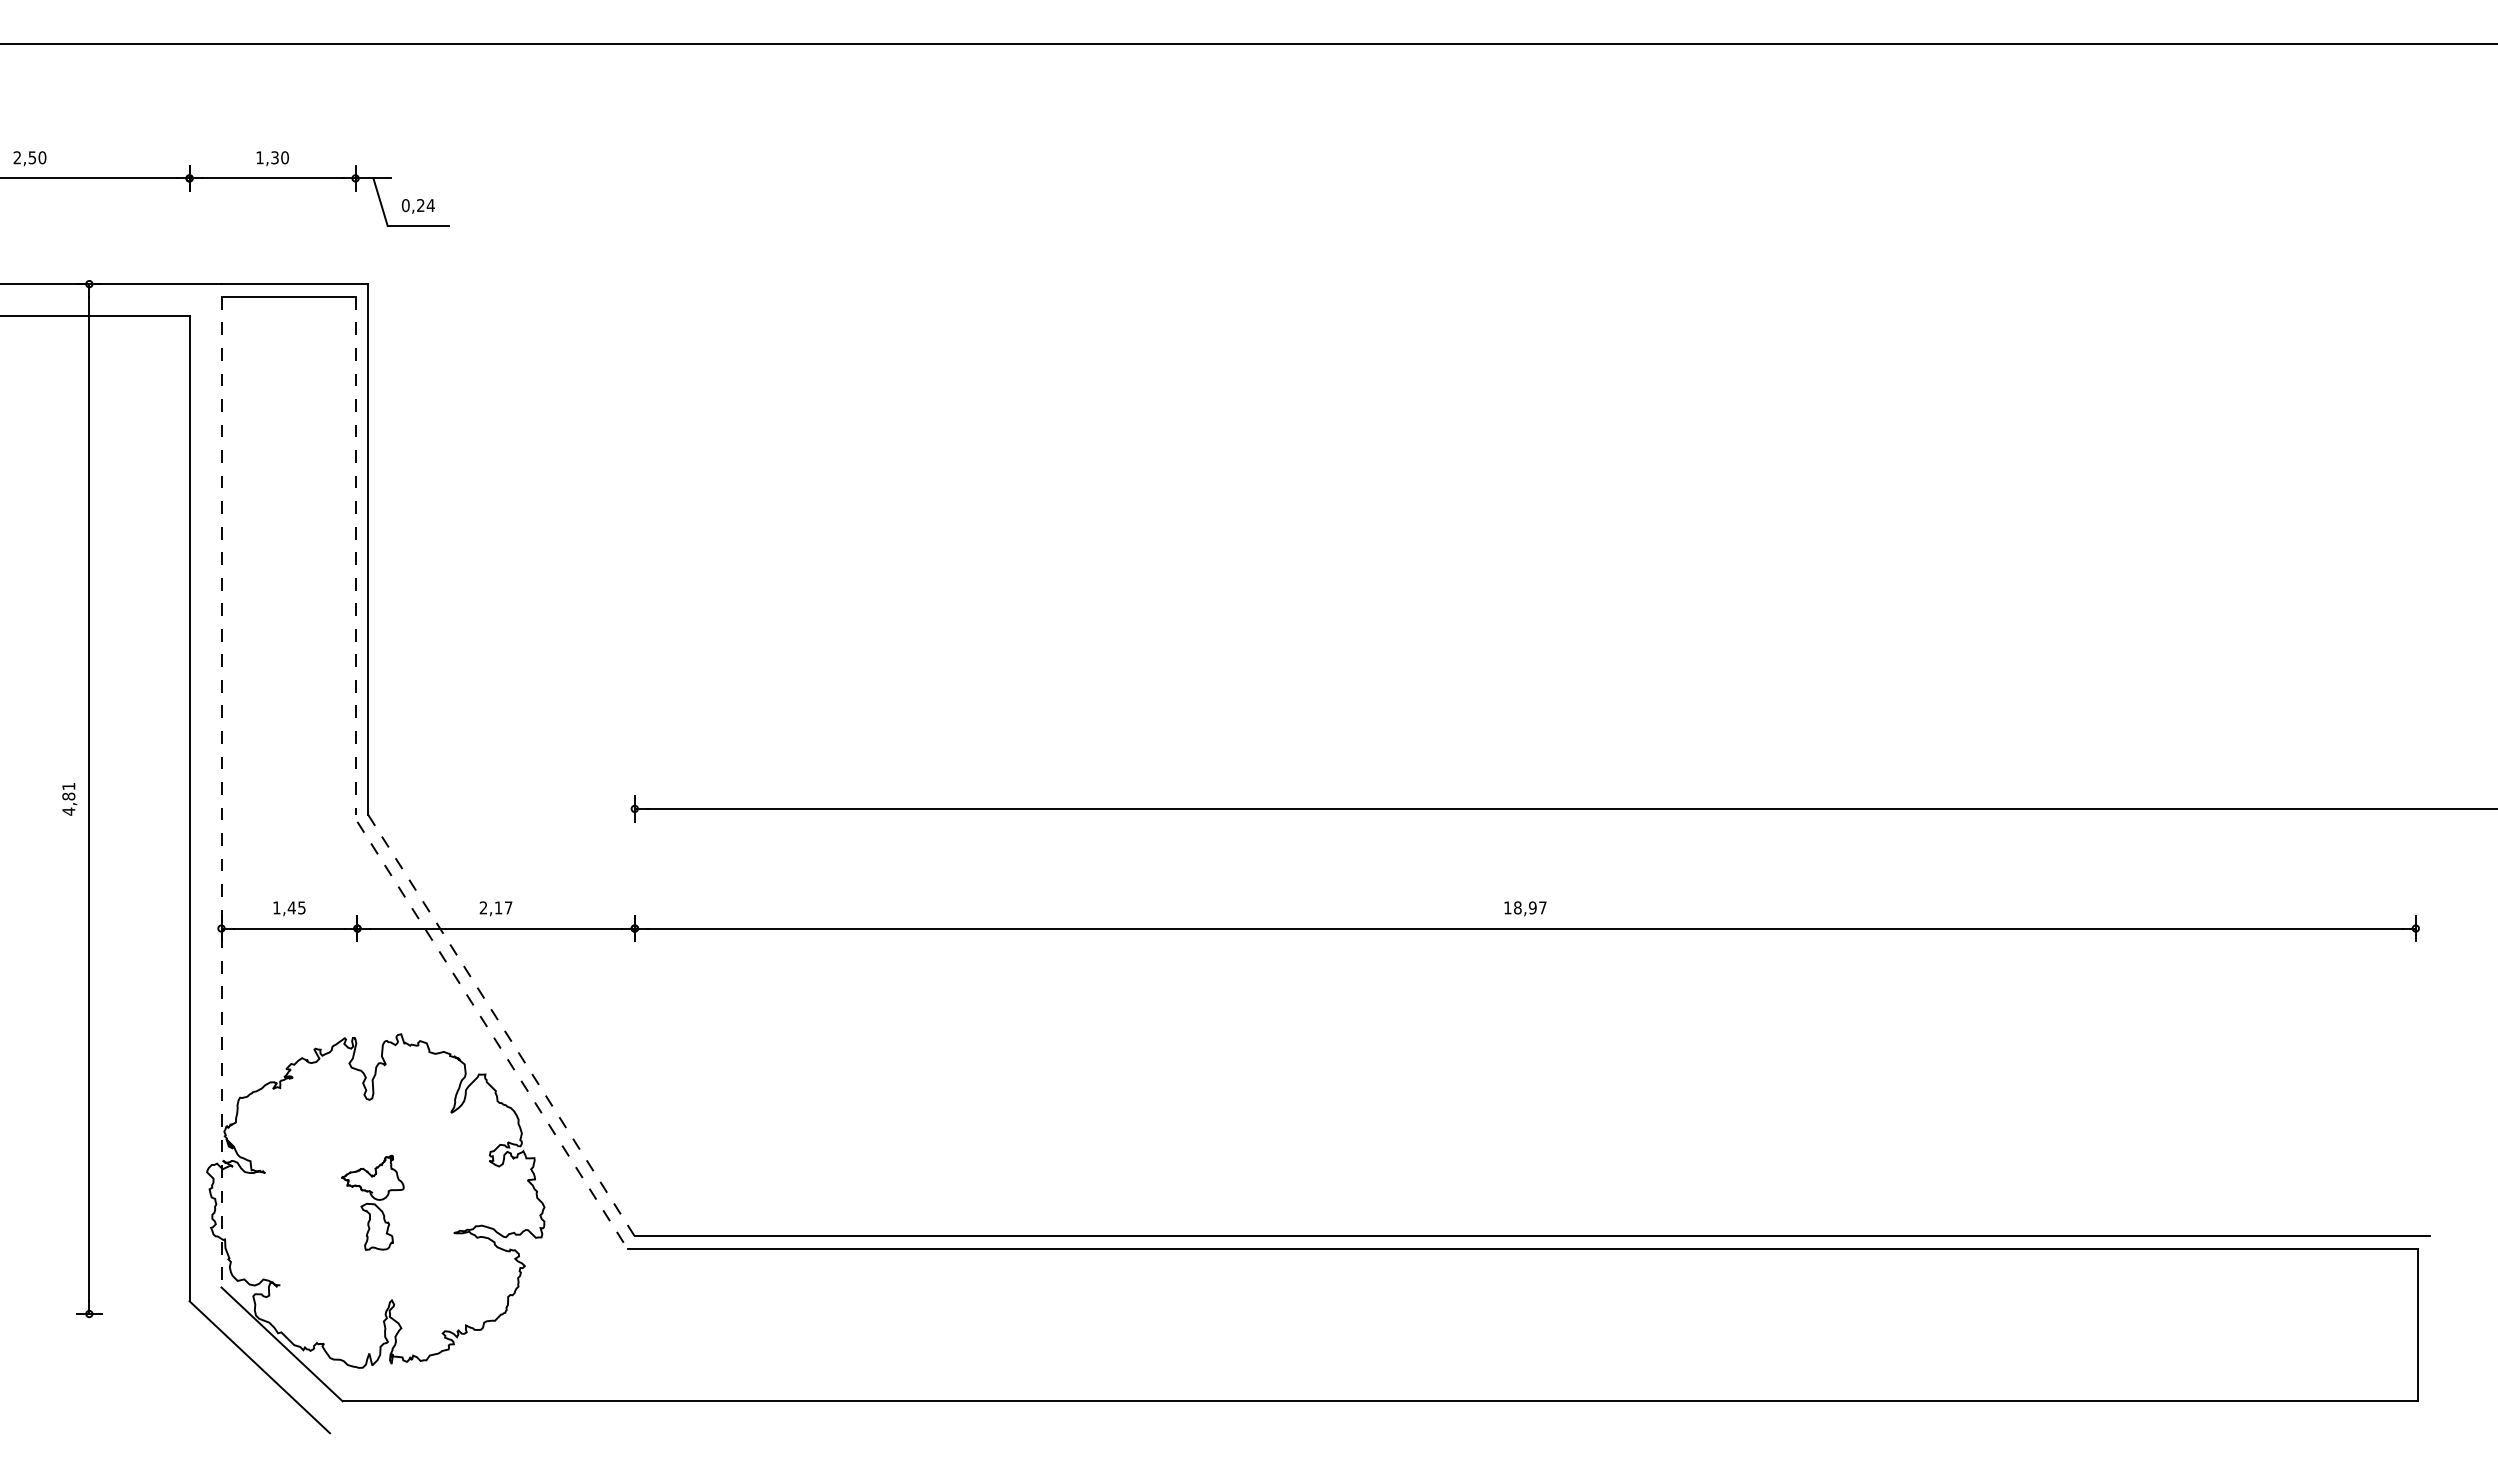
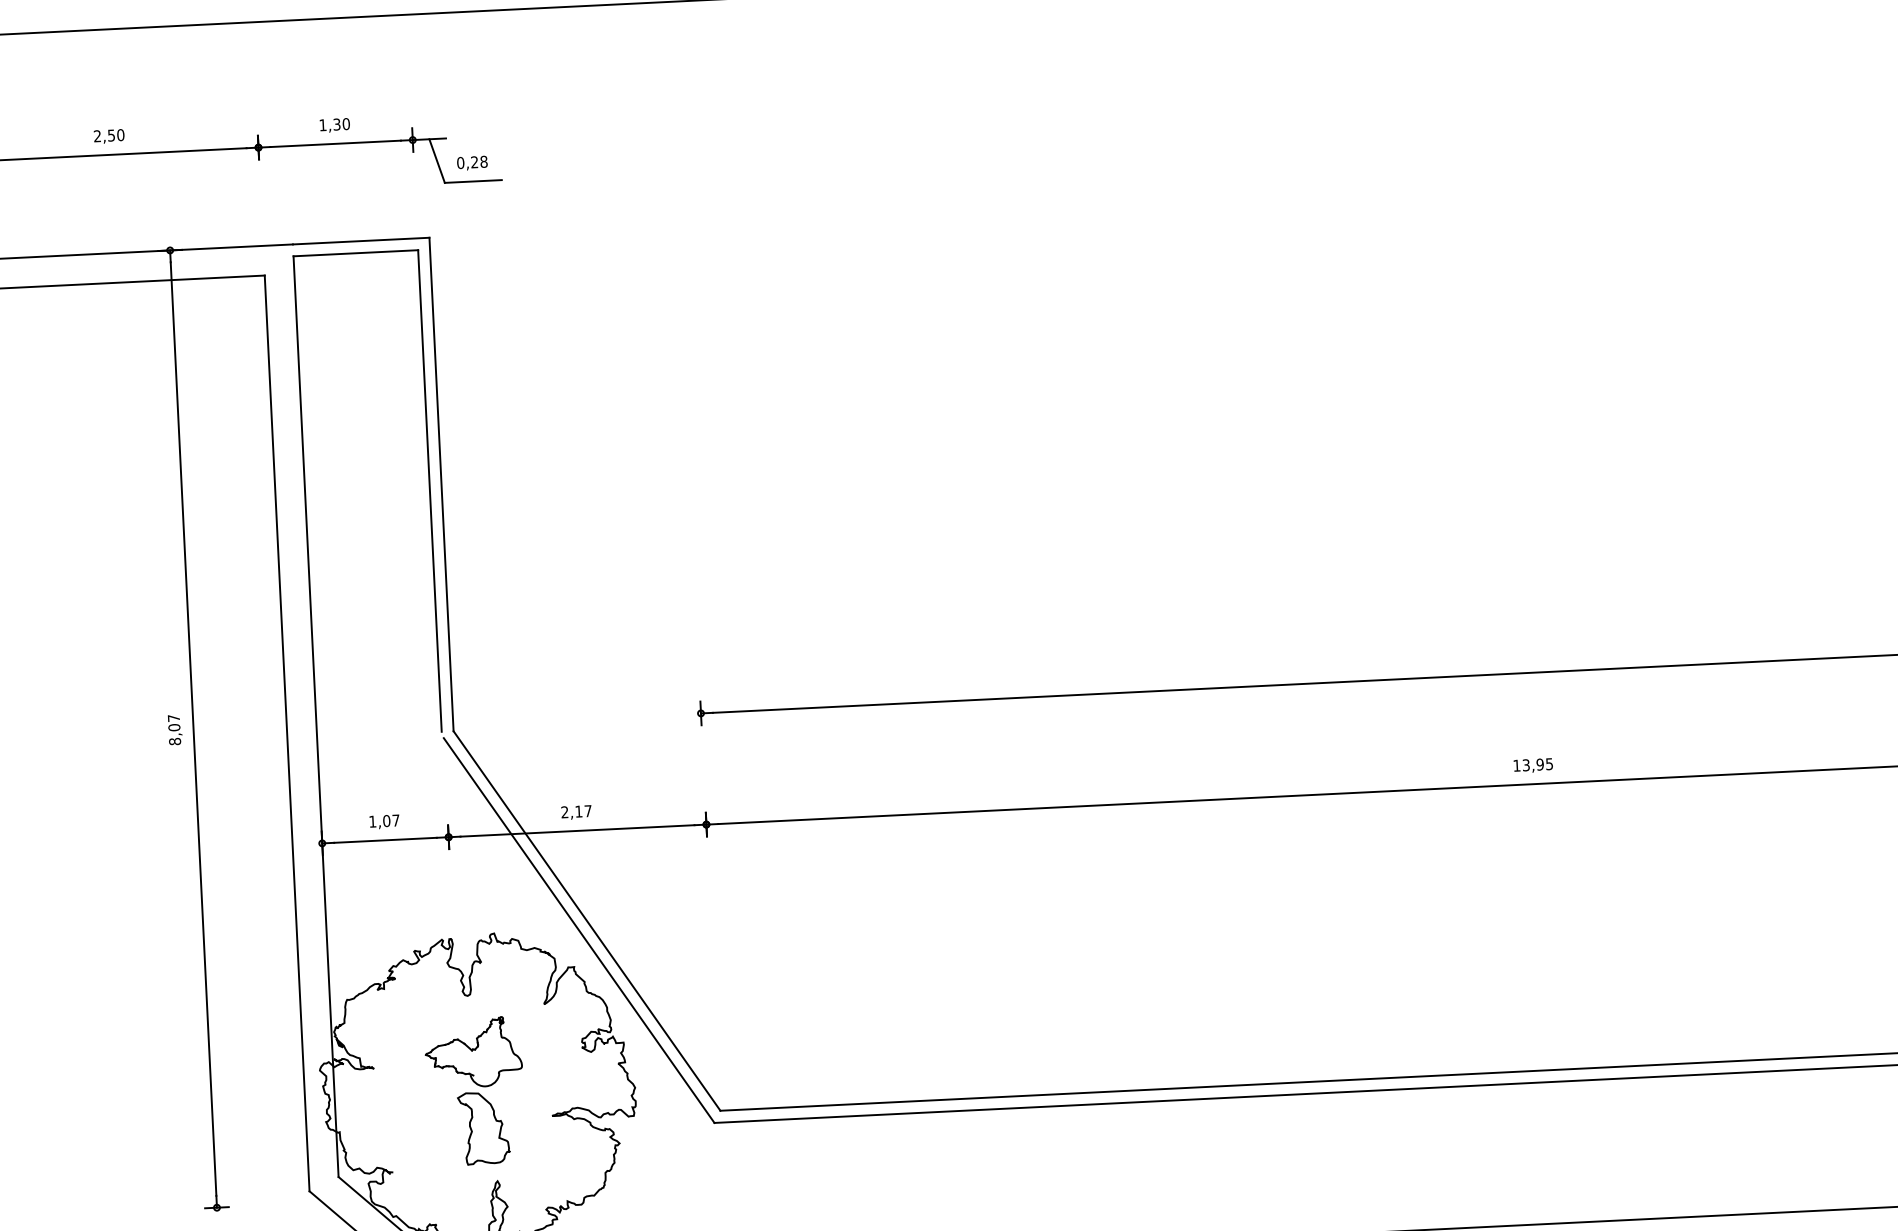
text: (430, 205) -> (483, 161), 0,24 -> 0,28
line: (355, 556) -> (429, 491), dashed -> solid
line: (221, 792) -> (316, 716), dashed -> solid
text: (68, 799) -> (174, 730), 4,81 -> 8,07
text: (296, 907) -> (391, 820), 1,45 -> 1,07
text: (1530, 907) -> (1538, 764), 18,97 -> 13,95
line: (501, 1026) -> (586, 921), dashed -> solid
line: (492, 1035) -> (579, 930), dashed -> solid
part: (372, 1202) -> (475, 1091), size x1.67

